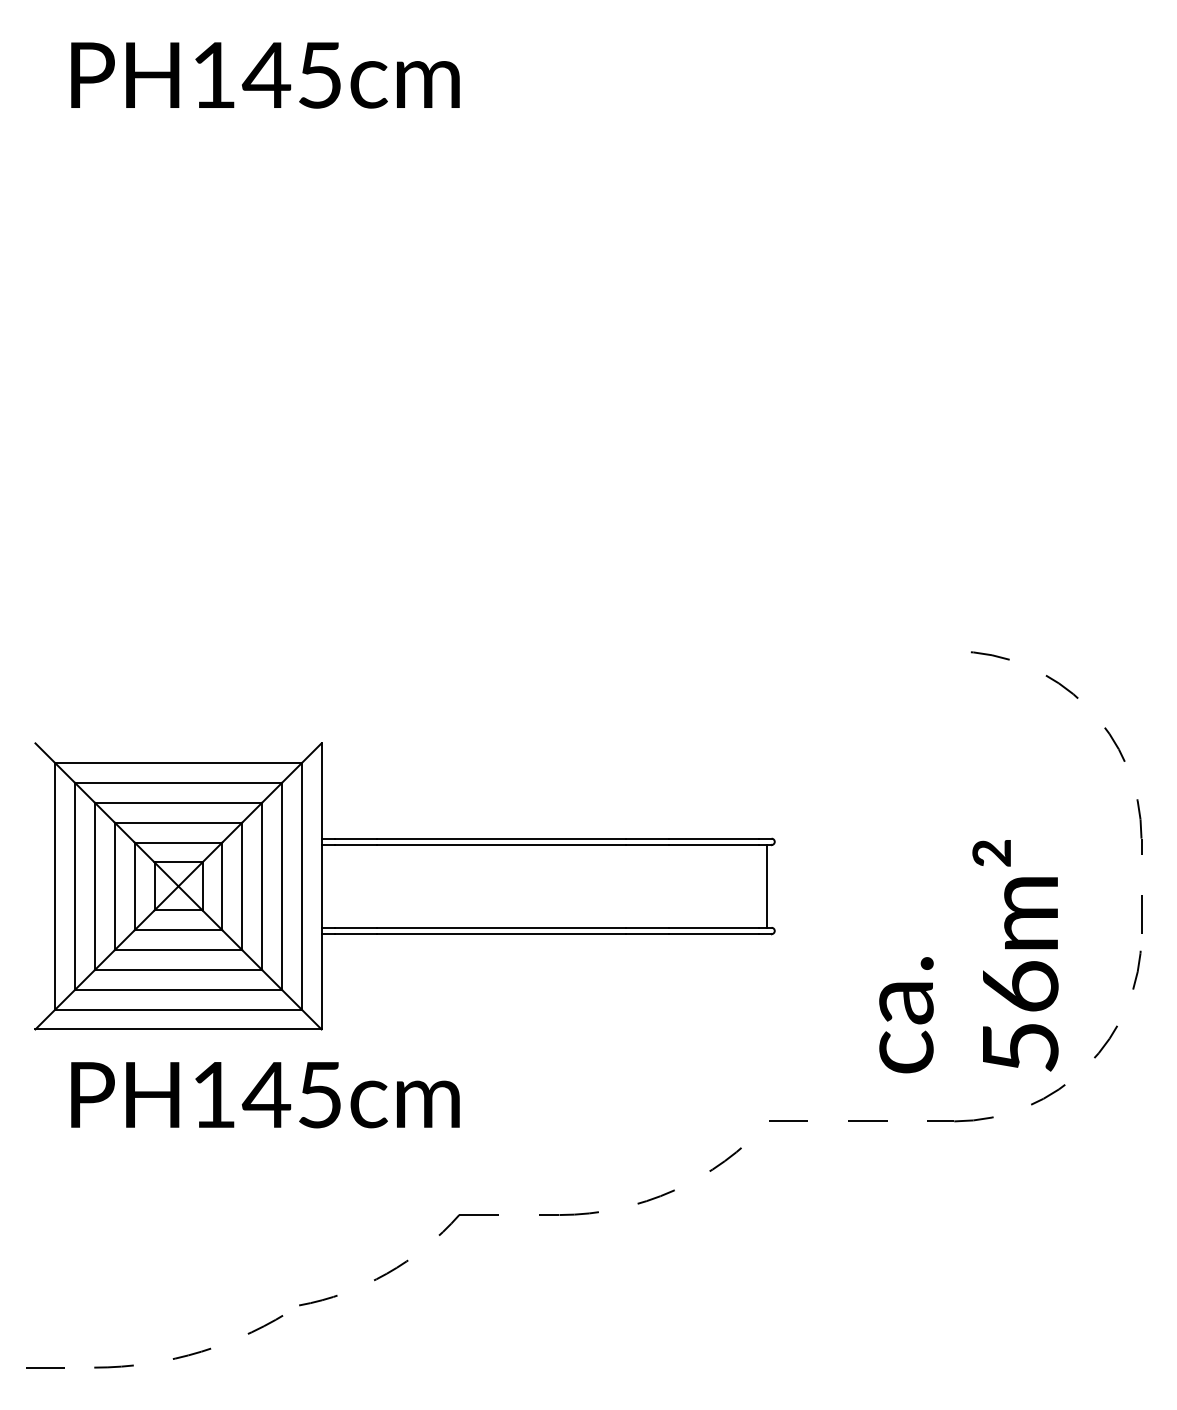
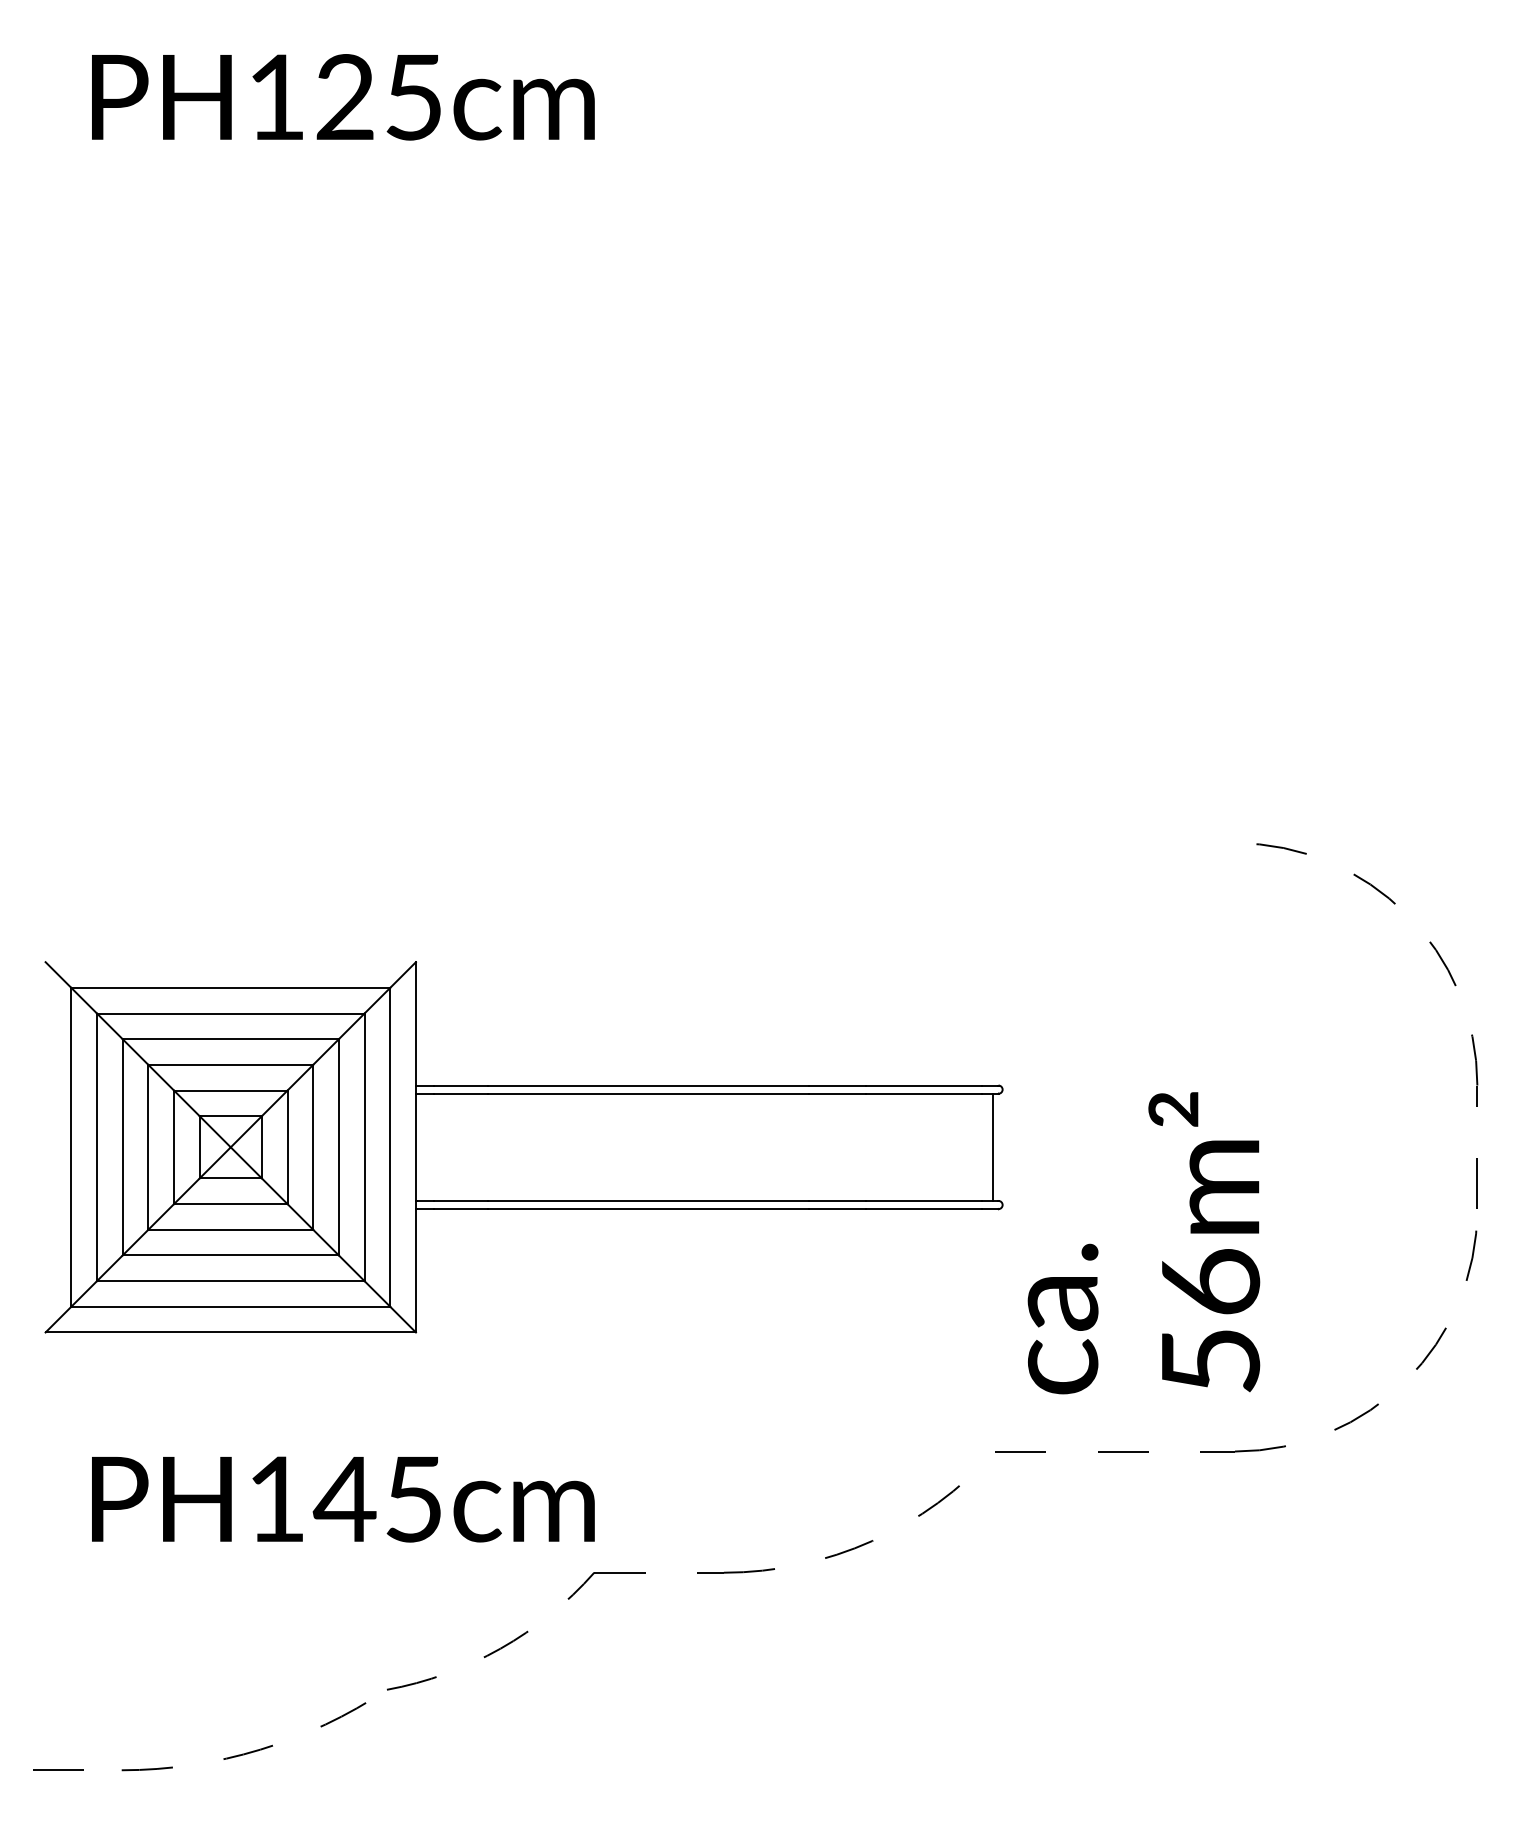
text: (266, 74) -> (344, 96), PH145cm -> PH125cm
text: (968, 956) -> (1143, 1243), moved
text: (265, 1095) -> (343, 1499), moved

